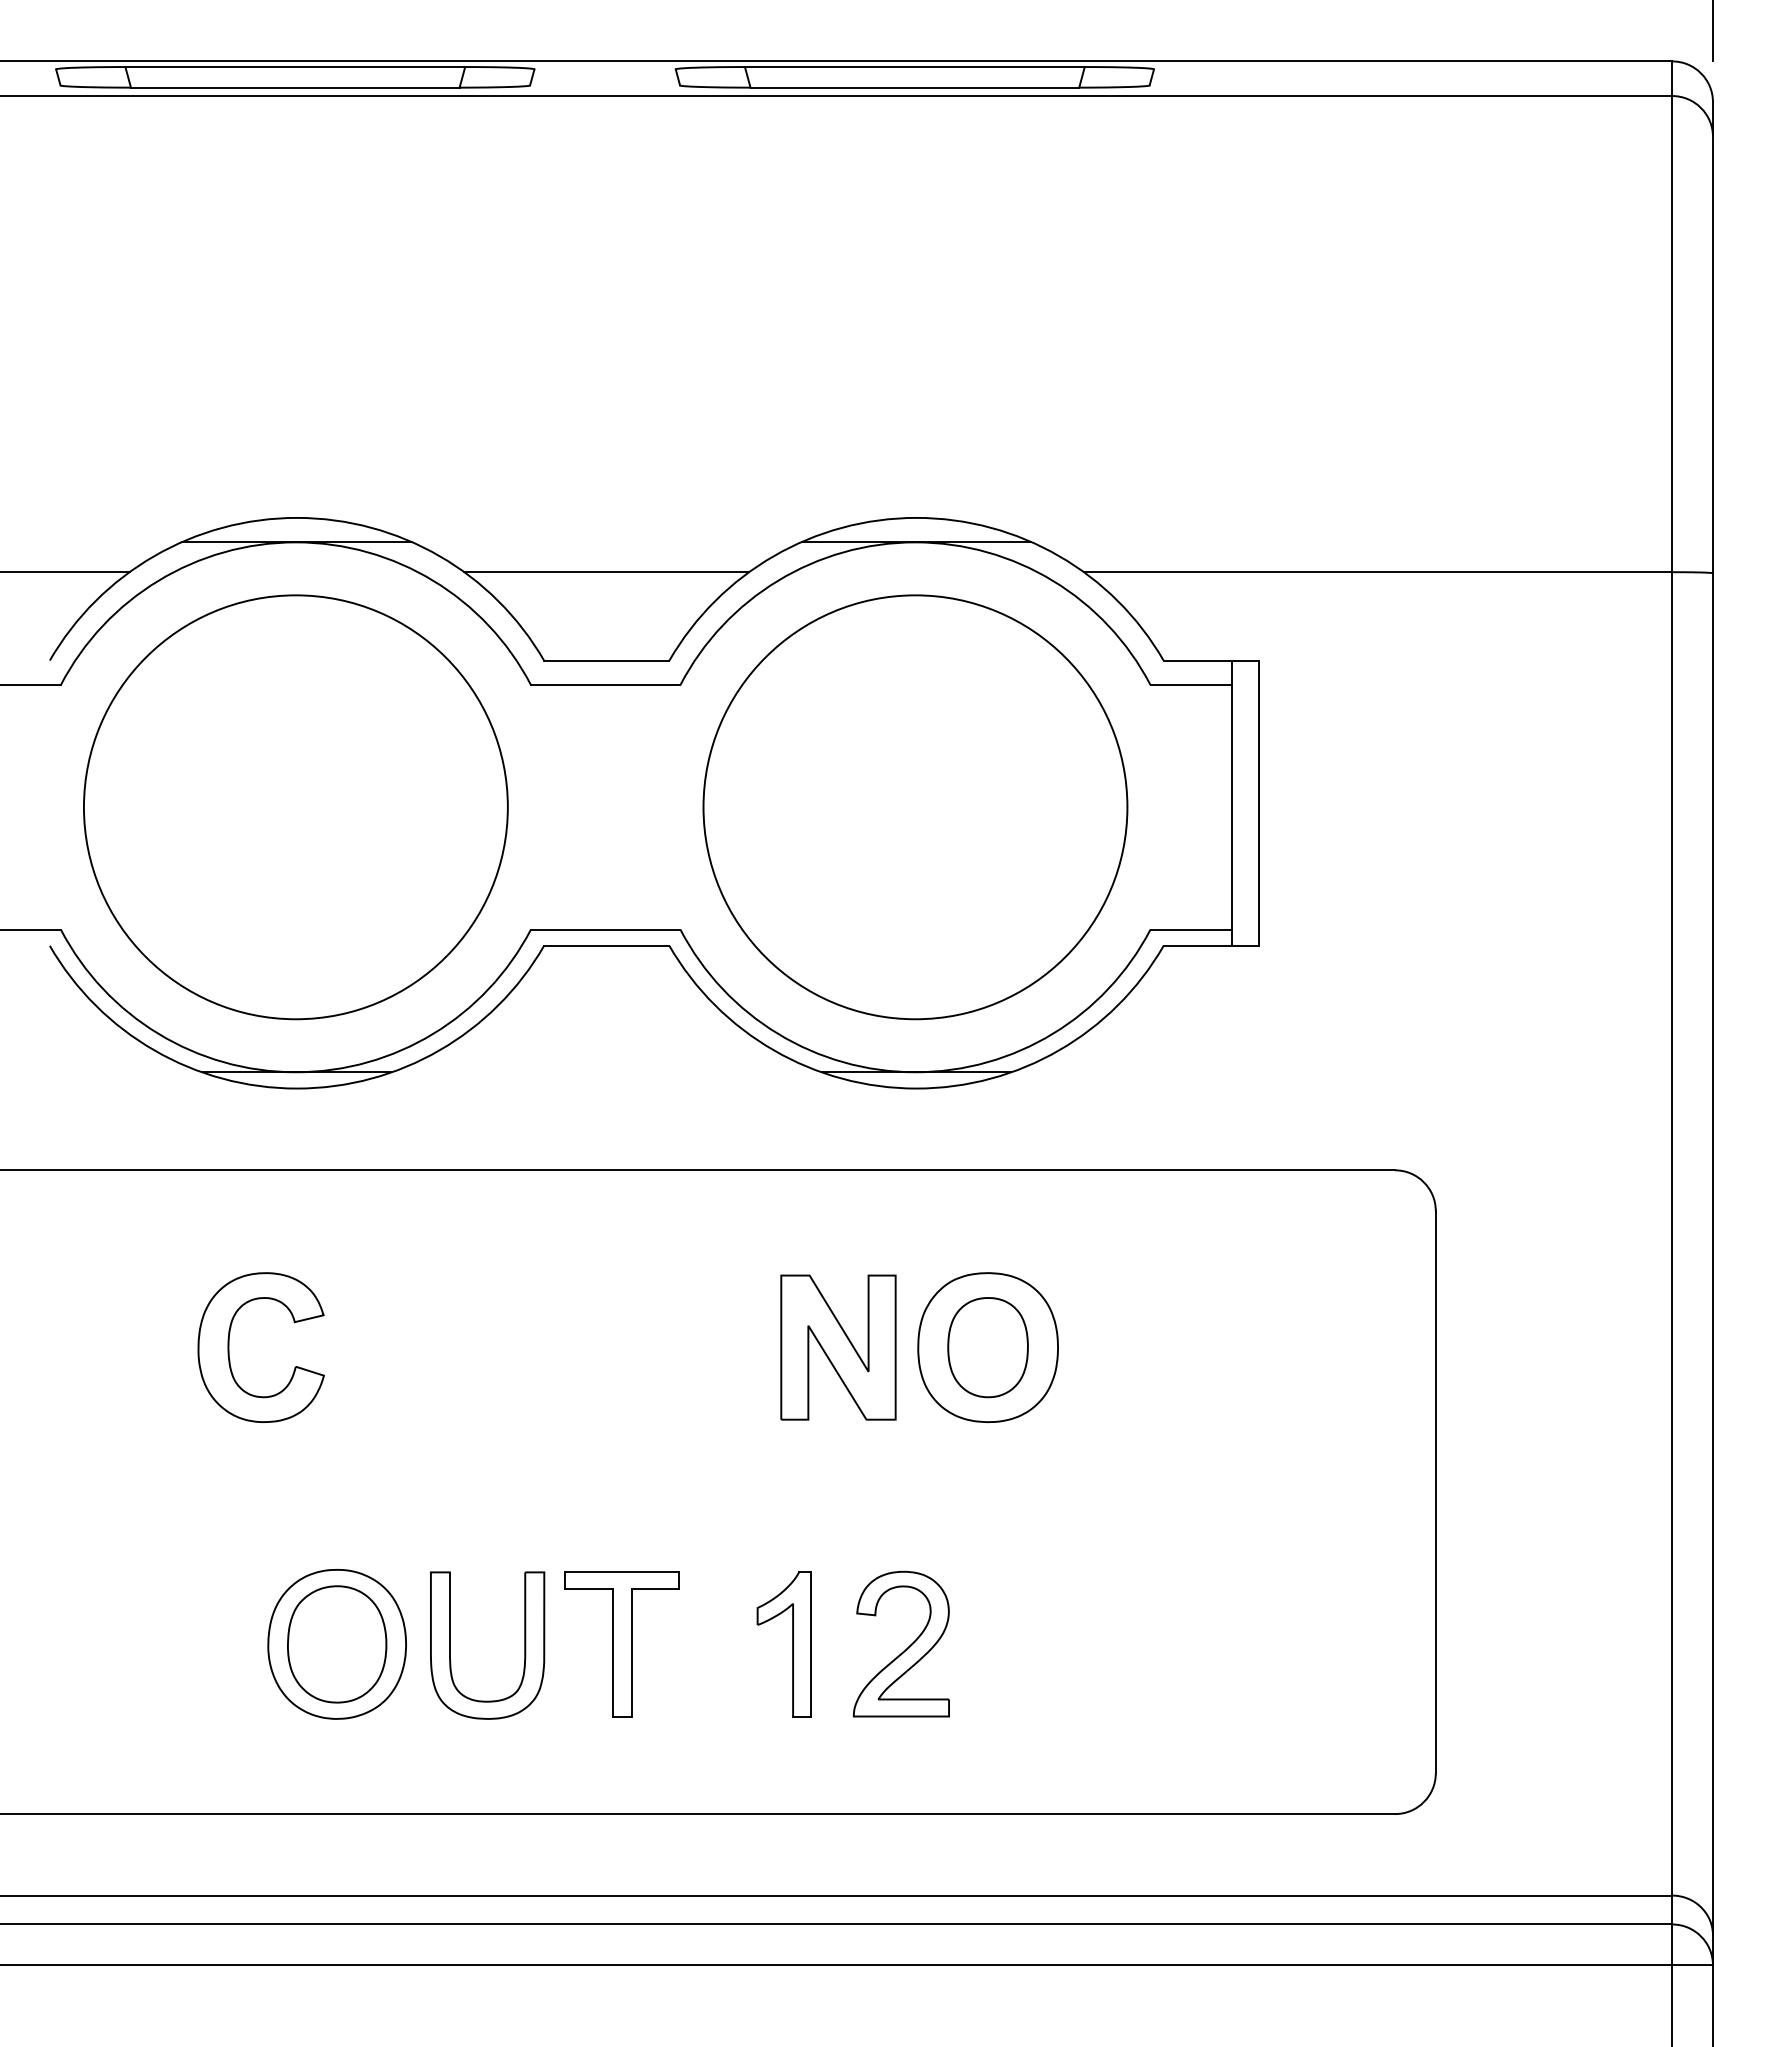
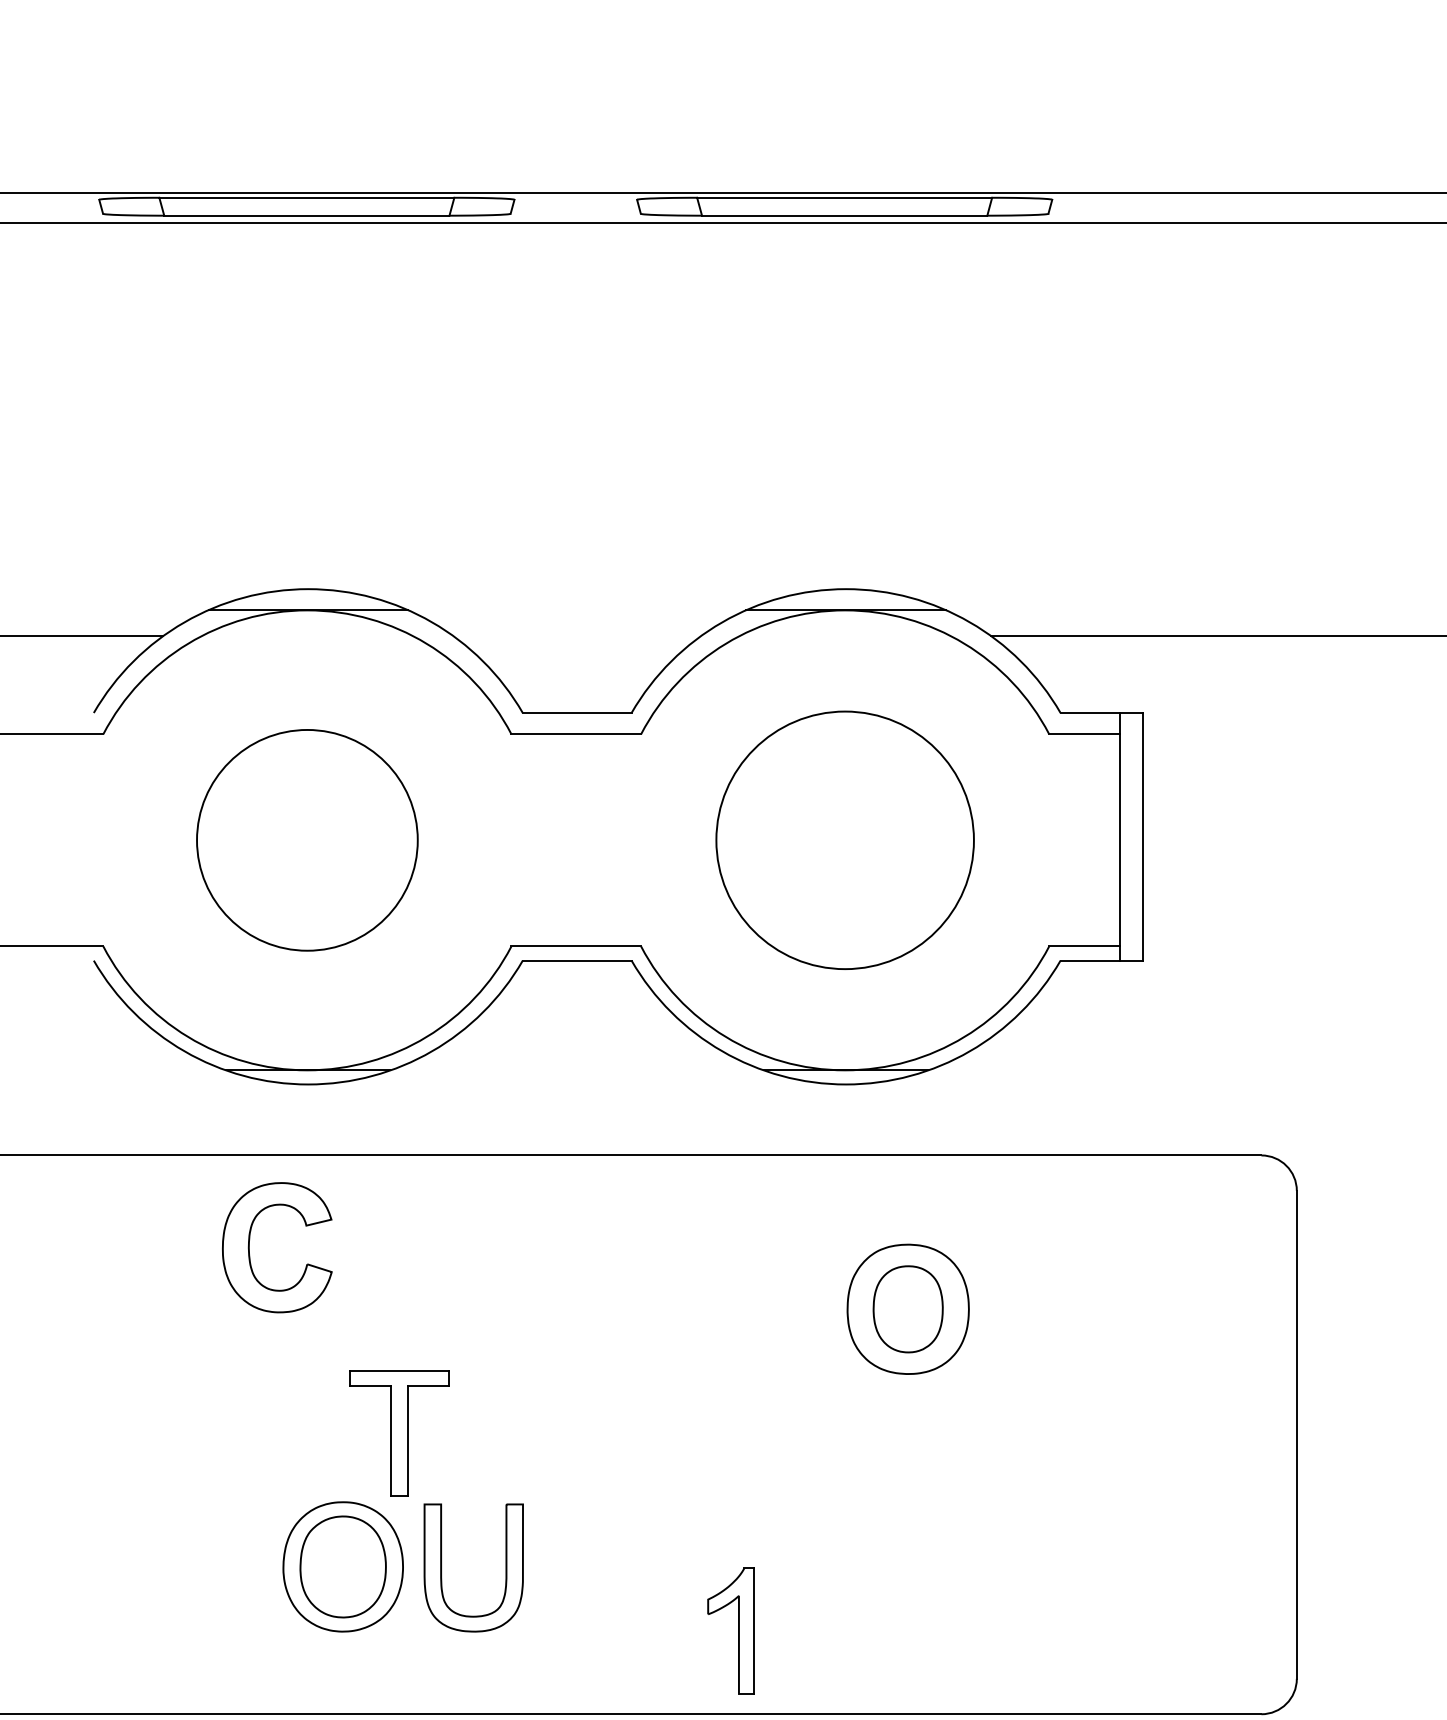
line: (606, 572) -> (576, 636), removed
circle: (295, 807) -> (307, 840), size x0.6
circle: (915, 807) -> (845, 840), size x0.7
part: (229, 1347) -> (249, 1247), moved
part: (838, 1347) -> (778, 1309), removed
part: (621, 1644) -> (399, 1433), moved
part: (792, 1644) -> (738, 1631), moved
part: (906, 1648) -> (837, 1570), removed

